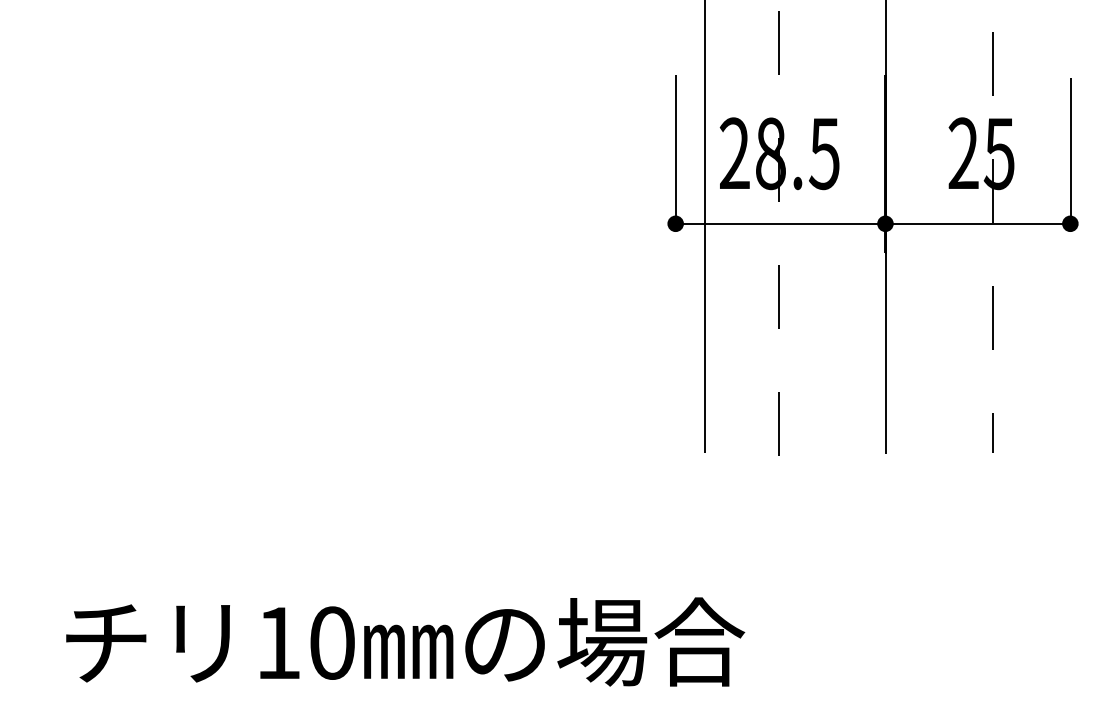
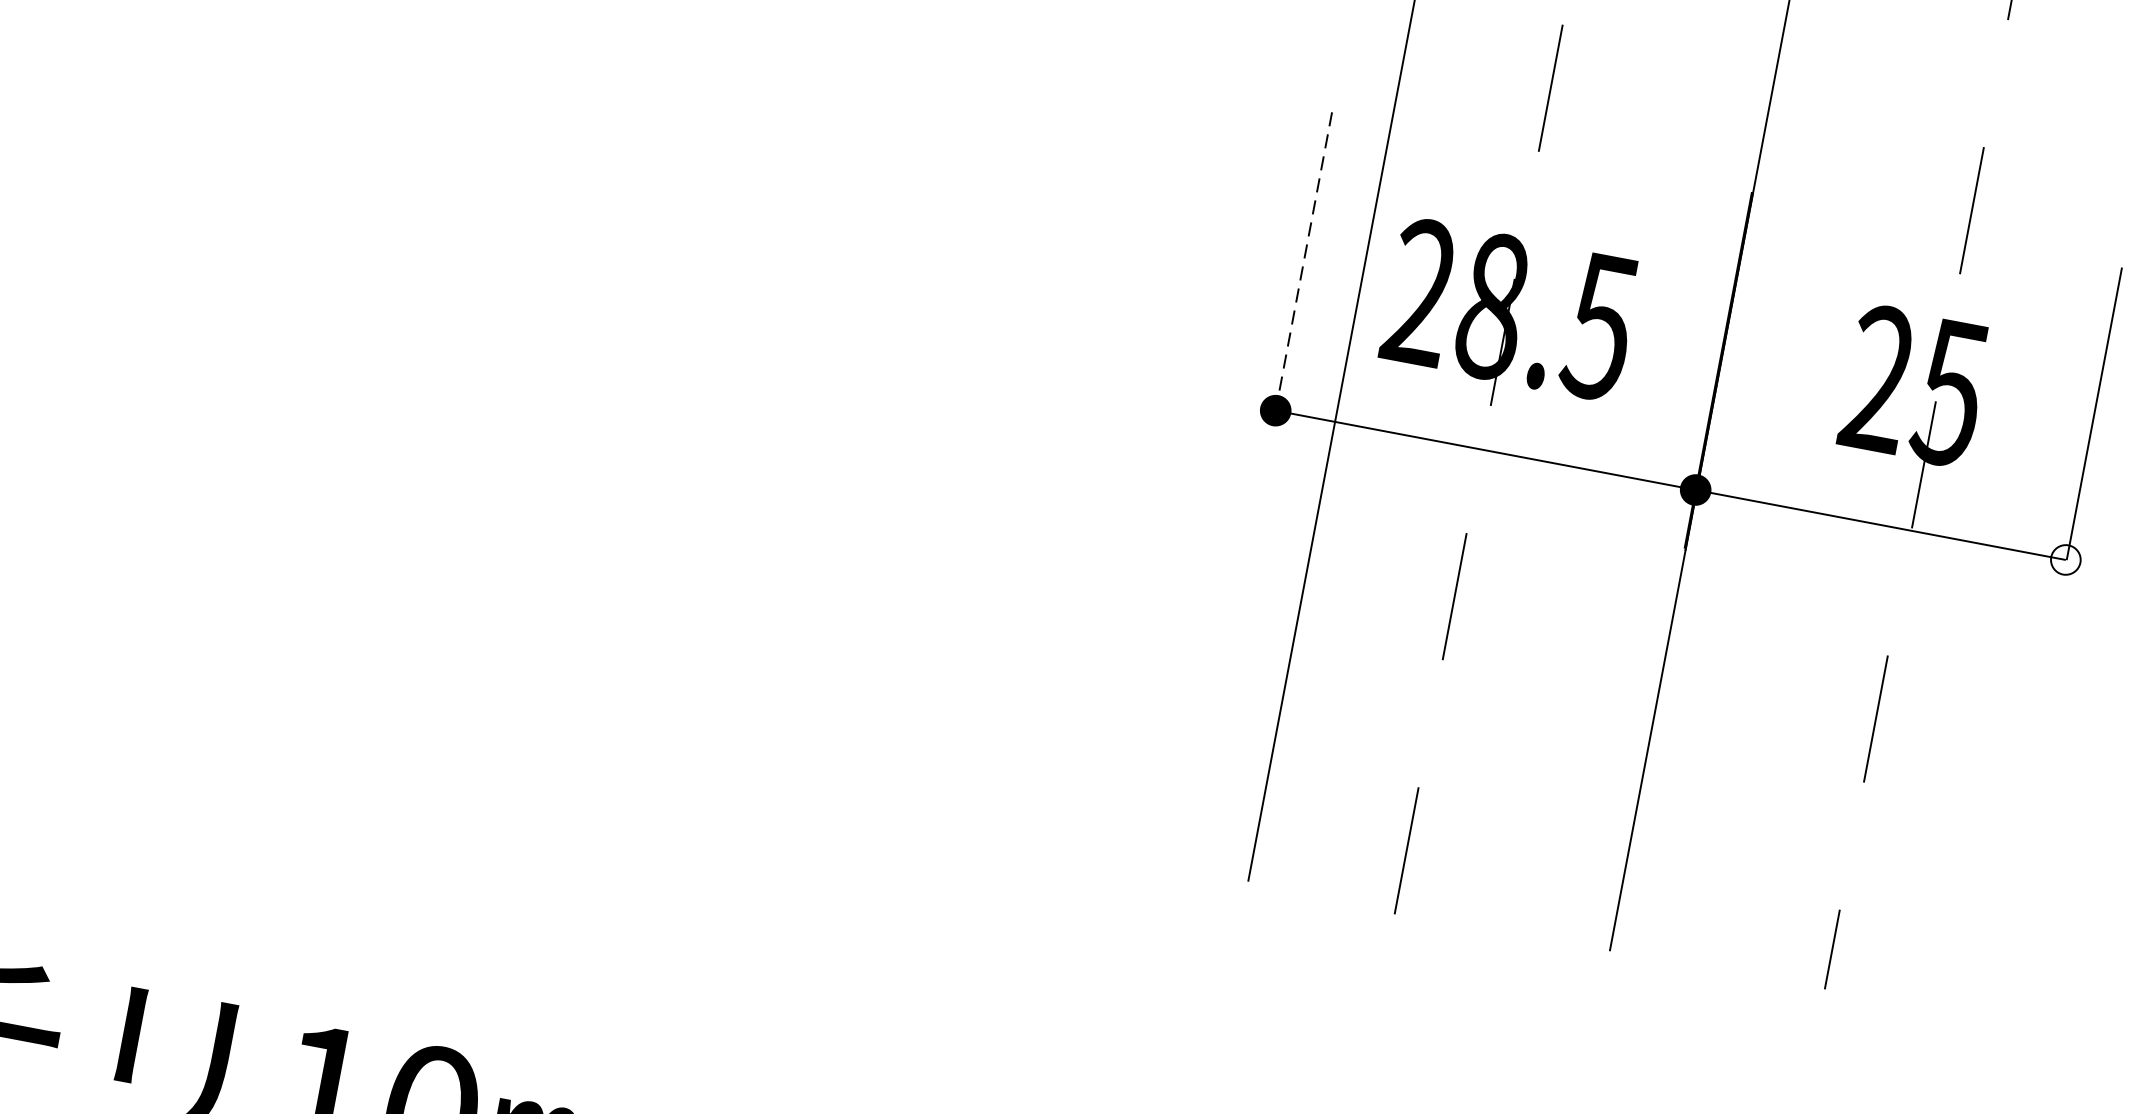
line: (675, 149) -> (1303, 261), solid -> dashed
fill: (1070, 223) -> (2066, 559), removed

